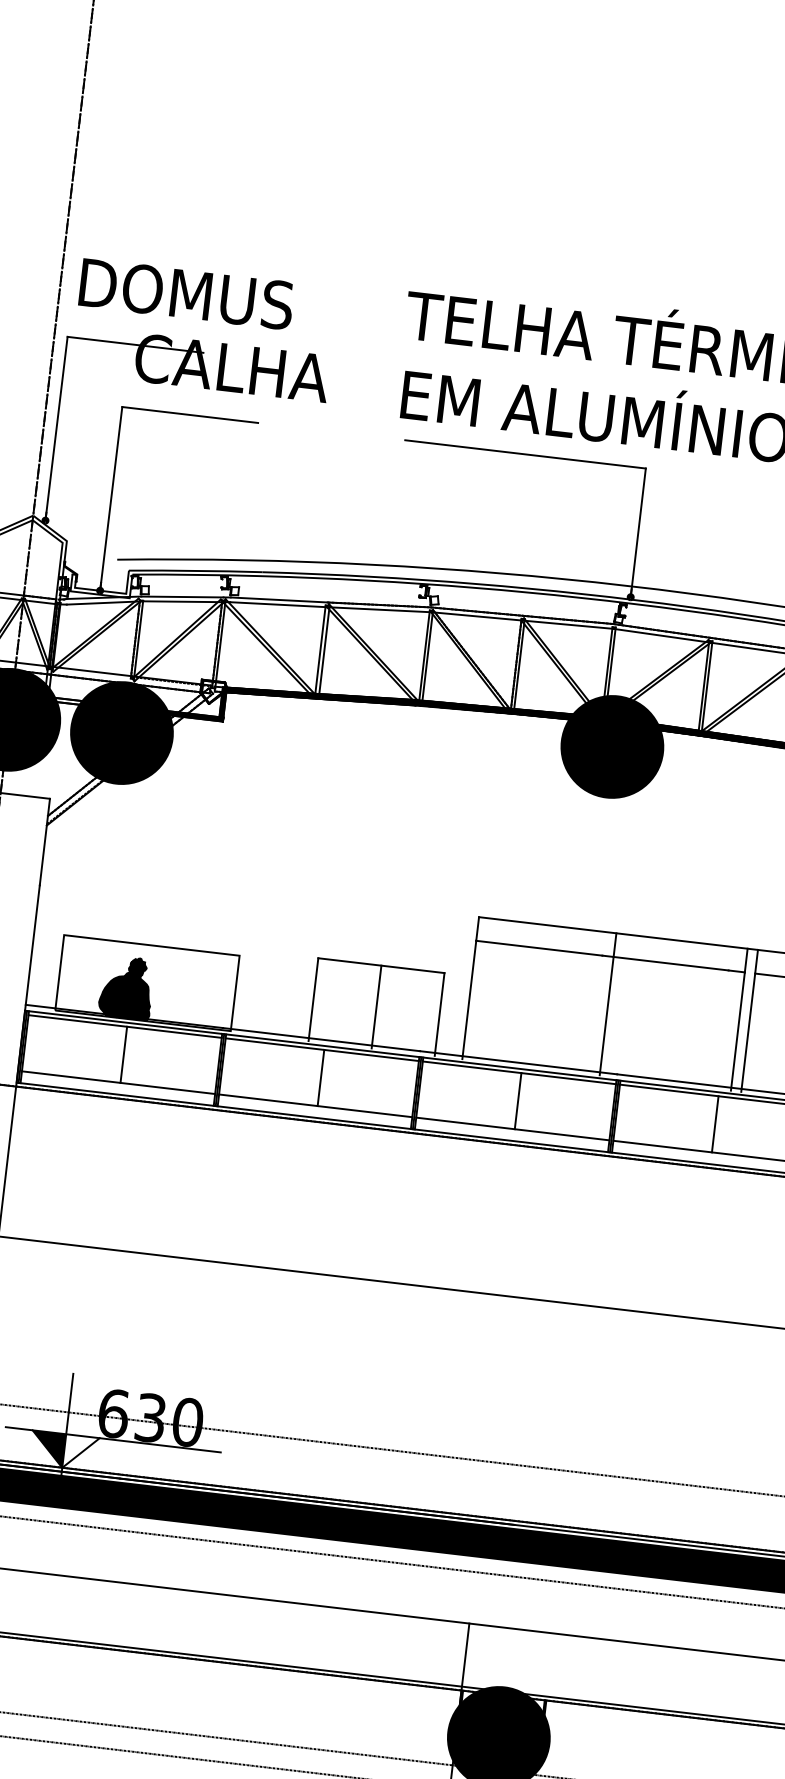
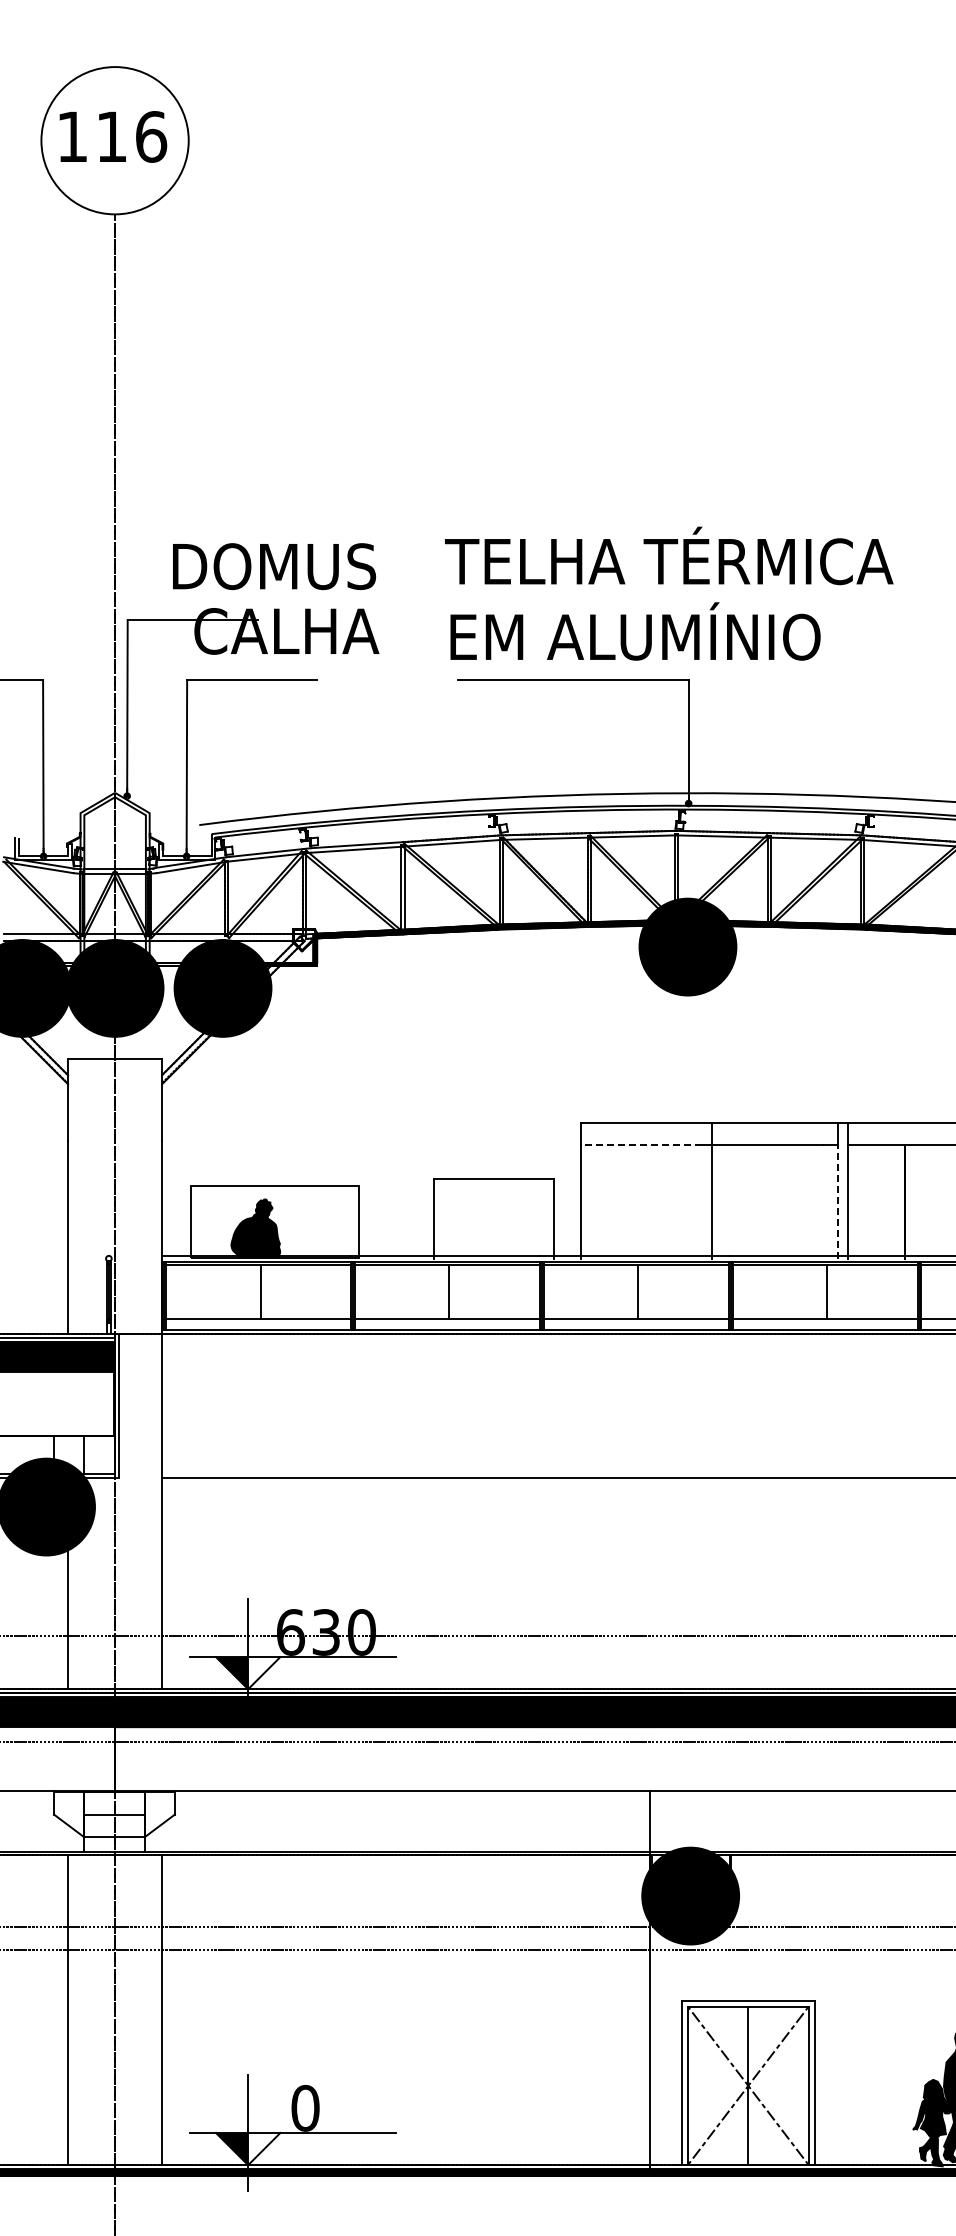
text: (186, 294) -> (274, 566), moved
line: (538, 948) -> (640, 1145), solid -> dashed
line: (376, 1006) -> (493, 1218), removed
line: (738, 1032) -> (838, 1202), solid -> dashed

